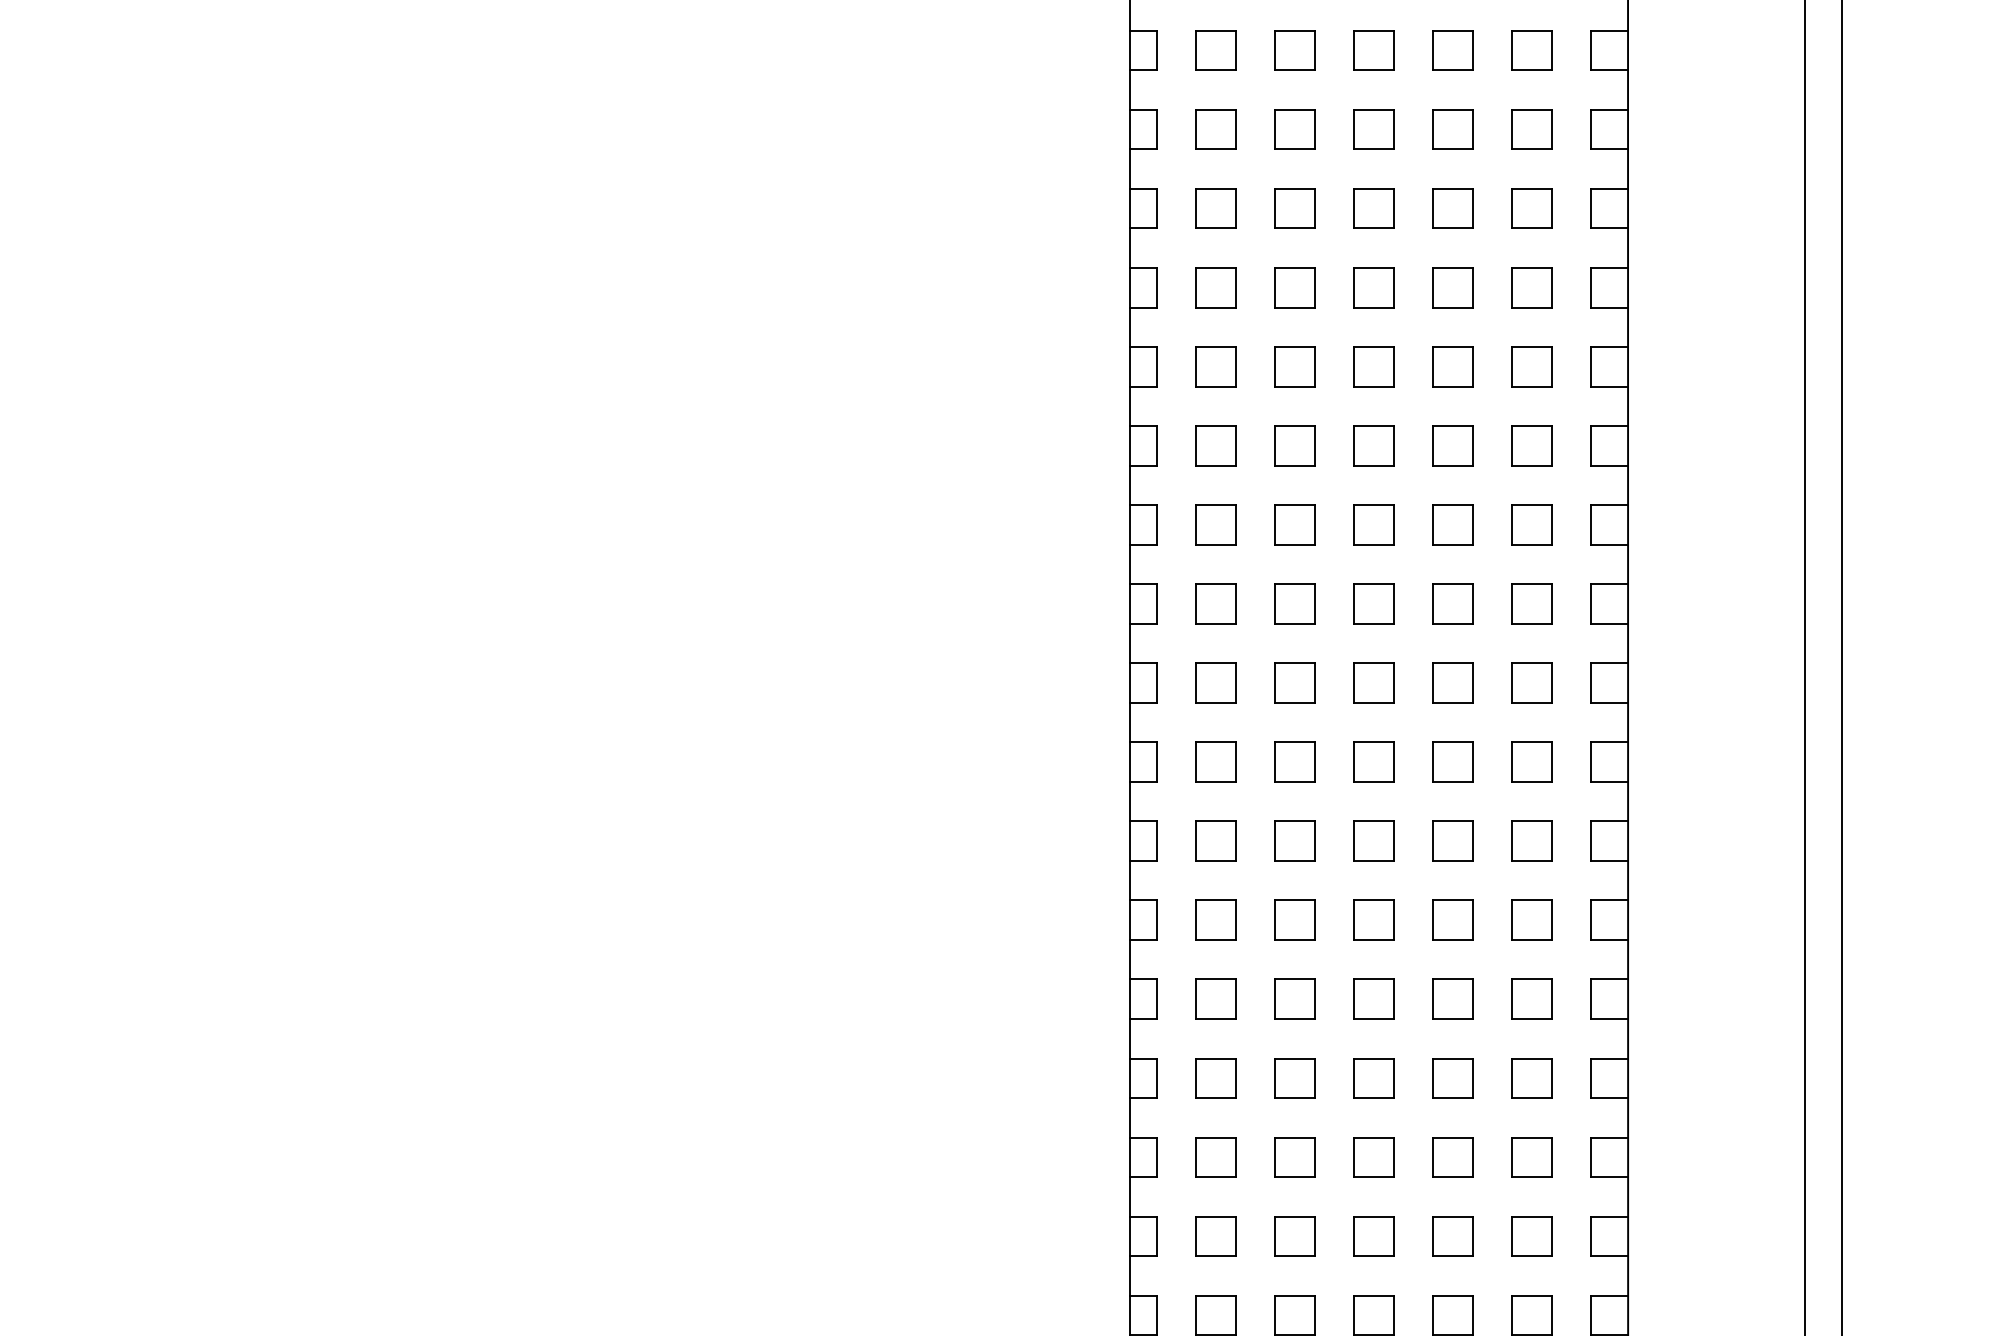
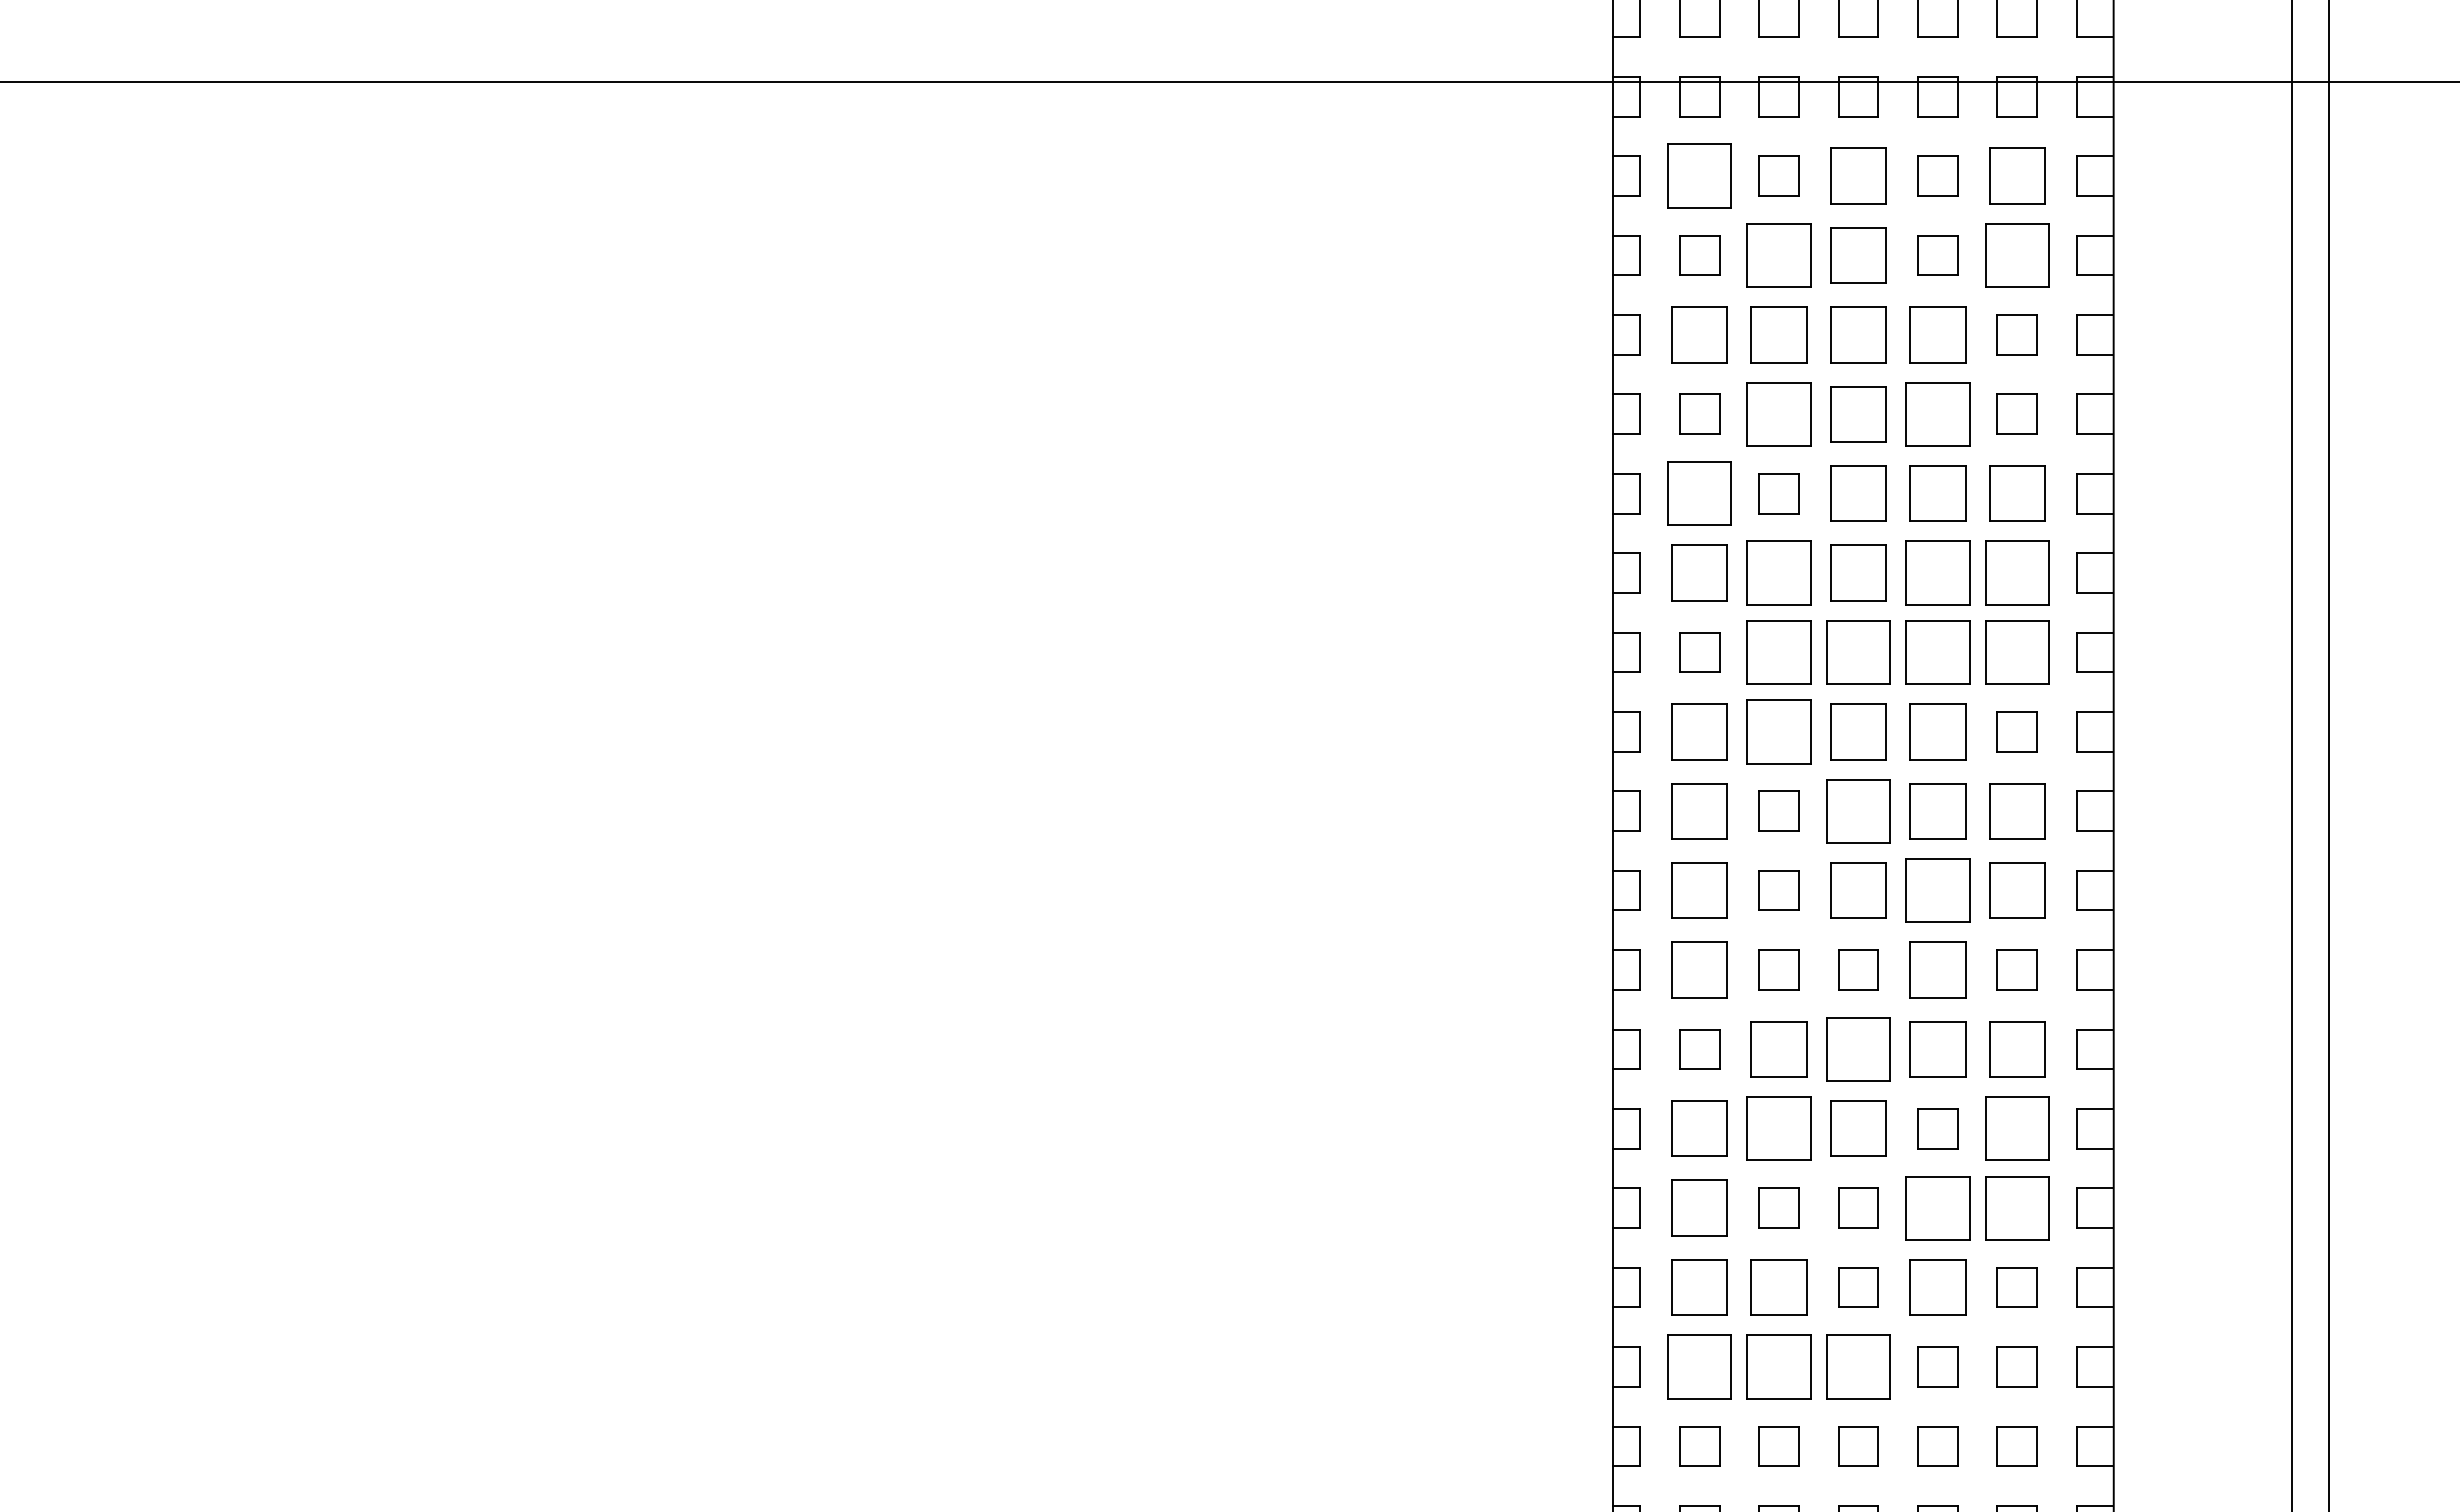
part: (1215, 50) -> (1699, 175), size x1.6
part: (1373, 50) -> (1858, 175), size x1.4
part: (1531, 50) -> (2016, 175), size x1.4
part: (1294, 129) -> (1778, 255), size x1.6
part: (1373, 129) -> (1858, 255), size x1.4
part: (1531, 129) -> (2016, 255), size x1.6
part: (1215, 208) -> (1699, 334), size x1.4
part: (1294, 208) -> (1778, 334), size x1.4
part: (1373, 208) -> (1858, 334), size x1.4
part: (1452, 208) -> (1937, 334), size x1.4
part: (1294, 286) -> (1778, 413), size x1.6
part: (1373, 286) -> (1858, 413), size x1.4
part: (1452, 286) -> (1937, 413), size x1.6
part: (1215, 366) -> (1699, 493), size x1.6
part: (1373, 366) -> (1858, 493), size x1.4
part: (1452, 366) -> (1937, 493), size x1.4
part: (1531, 366) -> (2016, 493), size x1.4
part: (1215, 445) -> (1699, 572), size x1.4
part: (1294, 445) -> (1778, 572), size x1.6
part: (1373, 445) -> (1858, 572), size x1.4
part: (1452, 445) -> (1937, 572), size x1.6
part: (1531, 445) -> (2016, 572), size x1.6
part: (1294, 524) -> (1778, 652), size x1.6
part: (1373, 524) -> (1858, 652), size x1.6
part: (1452, 524) -> (1937, 652), size x1.6
part: (1531, 524) -> (2016, 652), size x1.6
part: (1215, 603) -> (1699, 731), size x1.4
part: (1294, 603) -> (1778, 731), size x1.6
part: (1373, 603) -> (1858, 731), size x1.4
part: (1452, 603) -> (1937, 731), size x1.4
part: (1215, 682) -> (1699, 810), size x1.4
part: (1373, 682) -> (1858, 810), size x1.6
part: (1452, 682) -> (1937, 810), size x1.4
part: (1531, 682) -> (2016, 810), size x1.4
part: (1215, 761) -> (1699, 890), size x1.4
part: (1373, 761) -> (1858, 890), size x1.4
part: (1452, 761) -> (1937, 890), size x1.6
part: (1531, 761) -> (2016, 890), size x1.4
part: (1215, 840) -> (1699, 969), size x1.4
part: (1452, 840) -> (1937, 969), size x1.4
part: (1294, 920) -> (1778, 1049), size x1.4
part: (1373, 920) -> (1858, 1049), size x1.6
part: (1452, 920) -> (1937, 1049), size x1.4
part: (1531, 920) -> (2016, 1049), size x1.4
part: (1215, 998) -> (1699, 1128), size x1.4
part: (1294, 998) -> (1778, 1128), size x1.6
part: (1373, 998) -> (1858, 1128), size x1.4
part: (1531, 998) -> (2016, 1128), size x1.6
part: (1215, 1077) -> (1699, 1207), size x1.4
part: (1452, 1077) -> (1937, 1207), size x1.6
part: (1531, 1077) -> (2016, 1207), size x1.6
part: (1215, 1157) -> (1699, 1287), size x1.4
part: (1294, 1157) -> (1778, 1287), size x1.4
part: (1452, 1157) -> (1937, 1287), size x1.4
part: (1215, 1235) -> (1699, 1366), size x1.6
part: (1294, 1235) -> (1778, 1366), size x1.6
part: (1373, 1235) -> (1858, 1366), size x1.6

